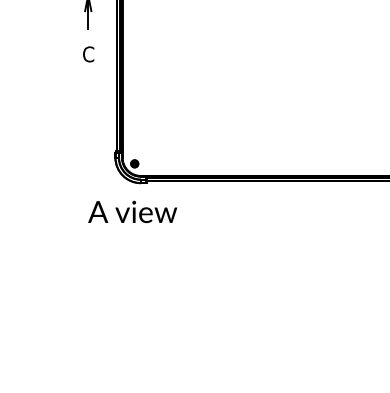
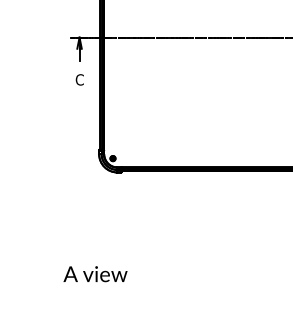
text: (132, 212) -> (95, 274), moved

